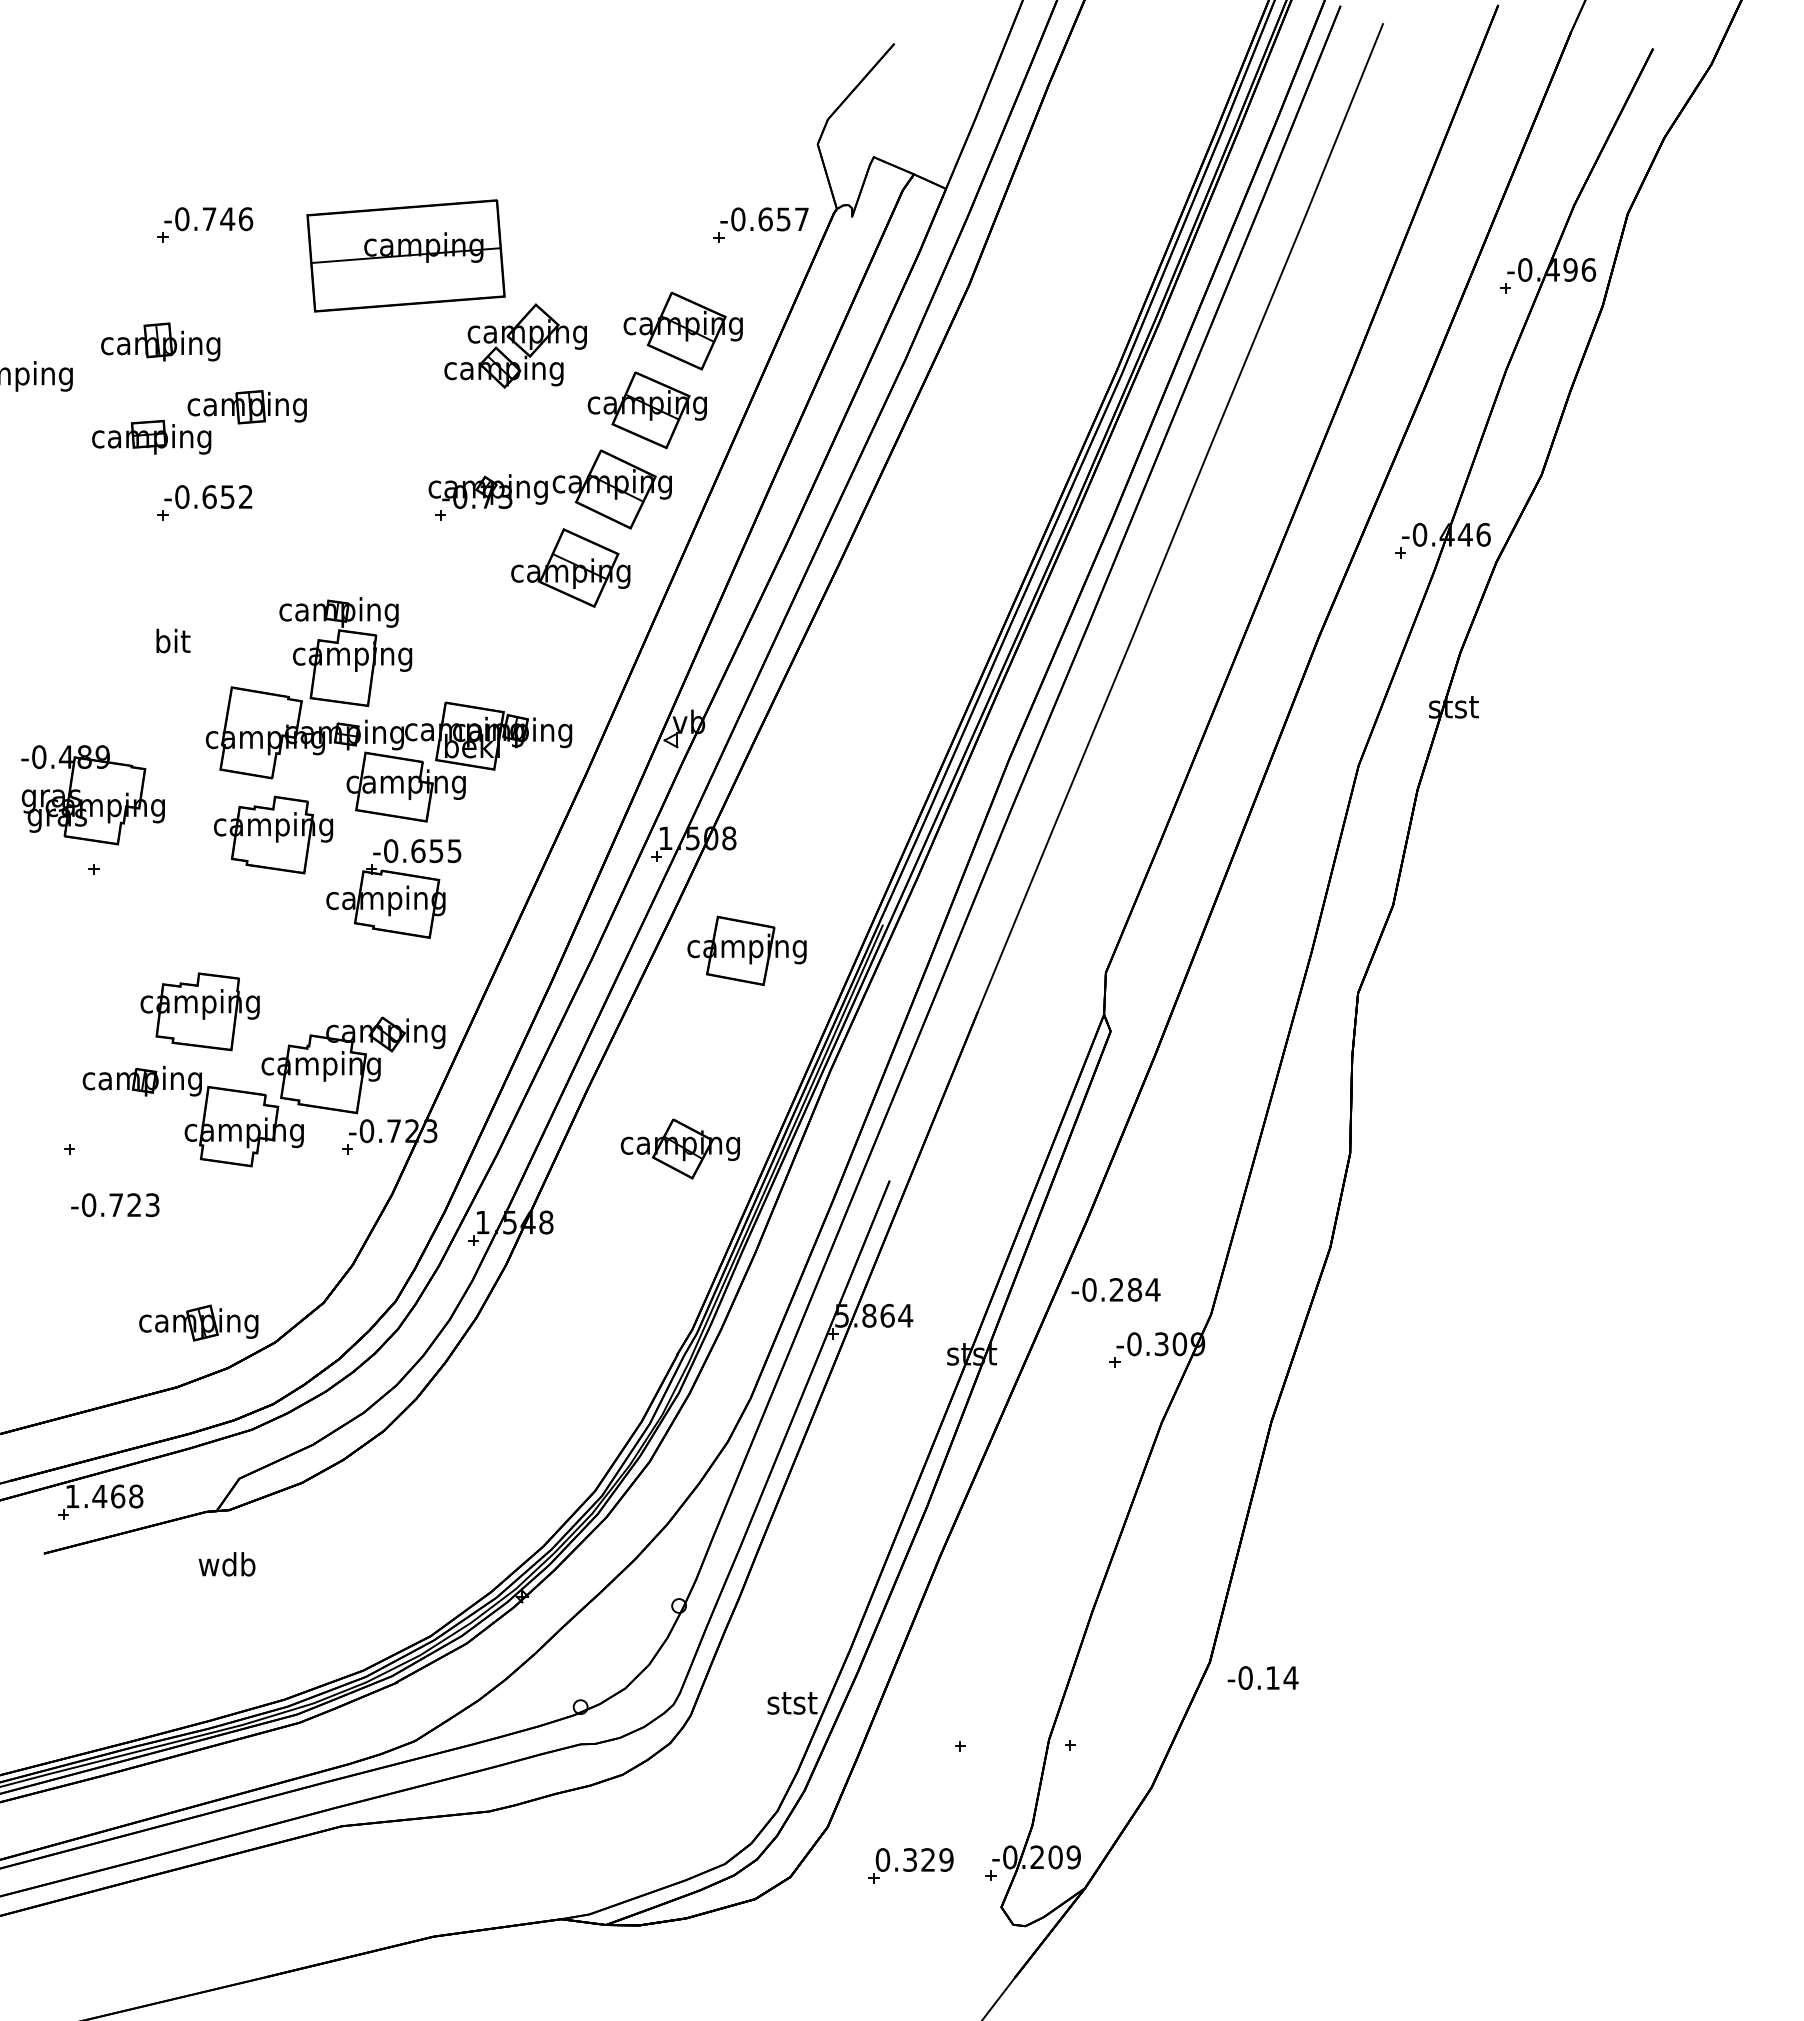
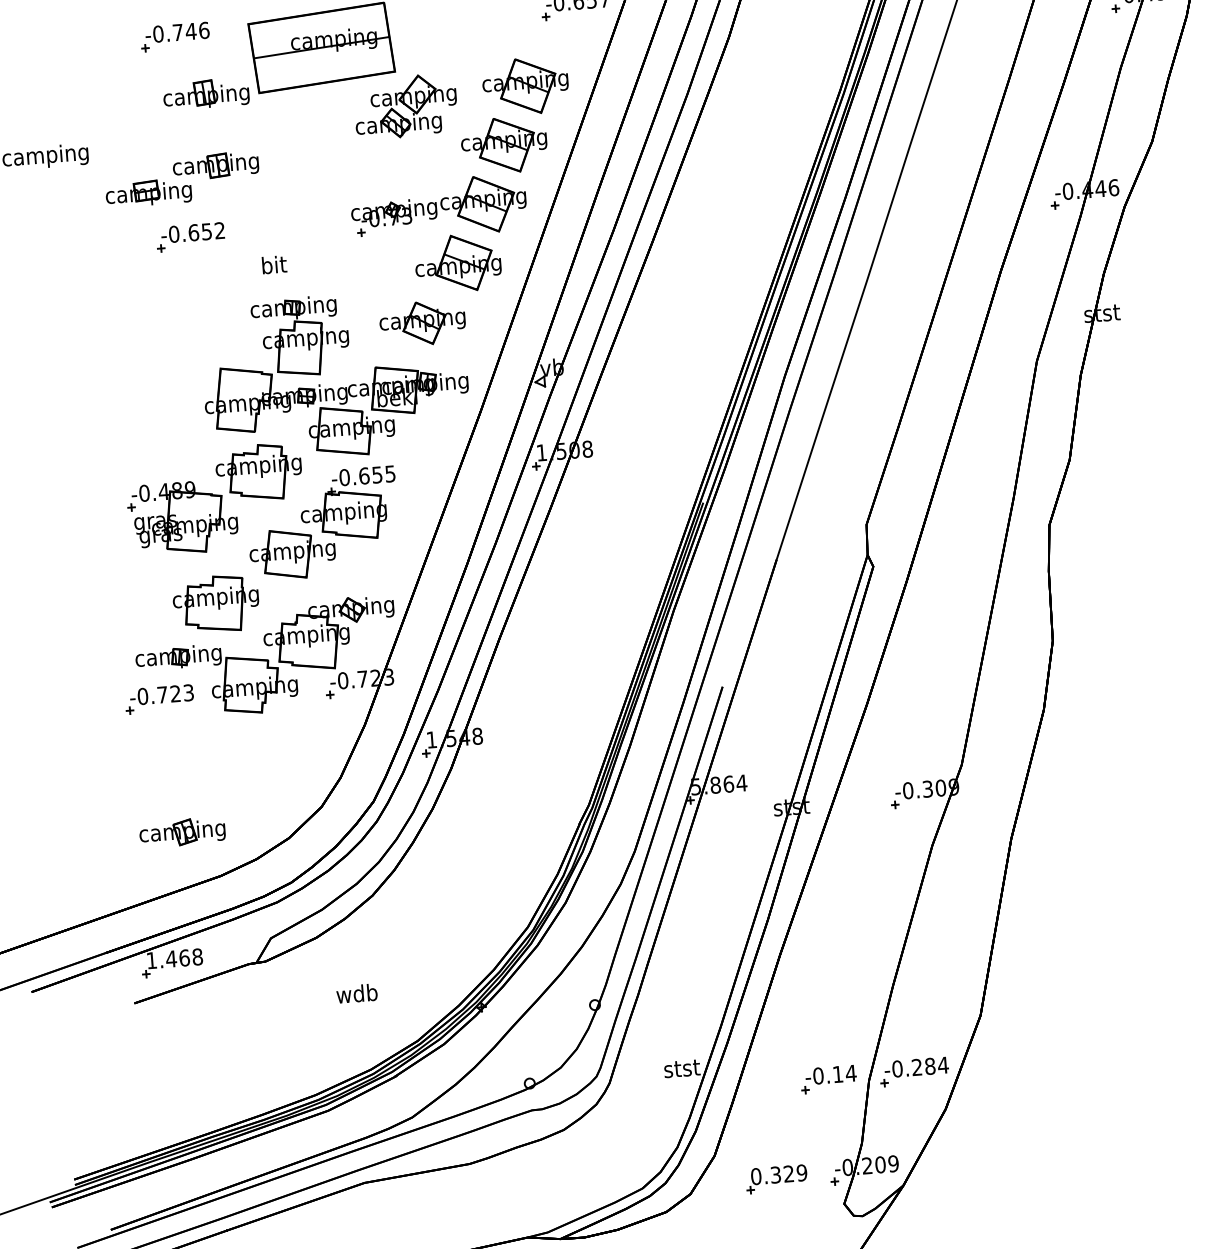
part: (160, 341) -> (206, 93), moved
text: (173, 640) -> (274, 264), moved
part: (92, 795) -> (185, 517), moved
part: (746, 950) -> (292, 553), moved
part: (679, 1148) -> (421, 323), moved
text: (115, 1205) -> (162, 695), moved
text: (1115, 1289) -> (916, 1067), moved
part: (198, 1322) -> (182, 832), moved
text: (226, 1564) -> (356, 993), moved
text: (1262, 1677) -> (830, 1074), moved

